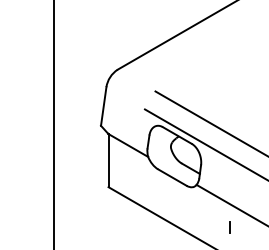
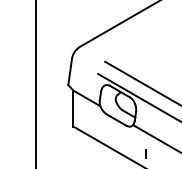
line: (229, 226) -> (145, 153), moved

